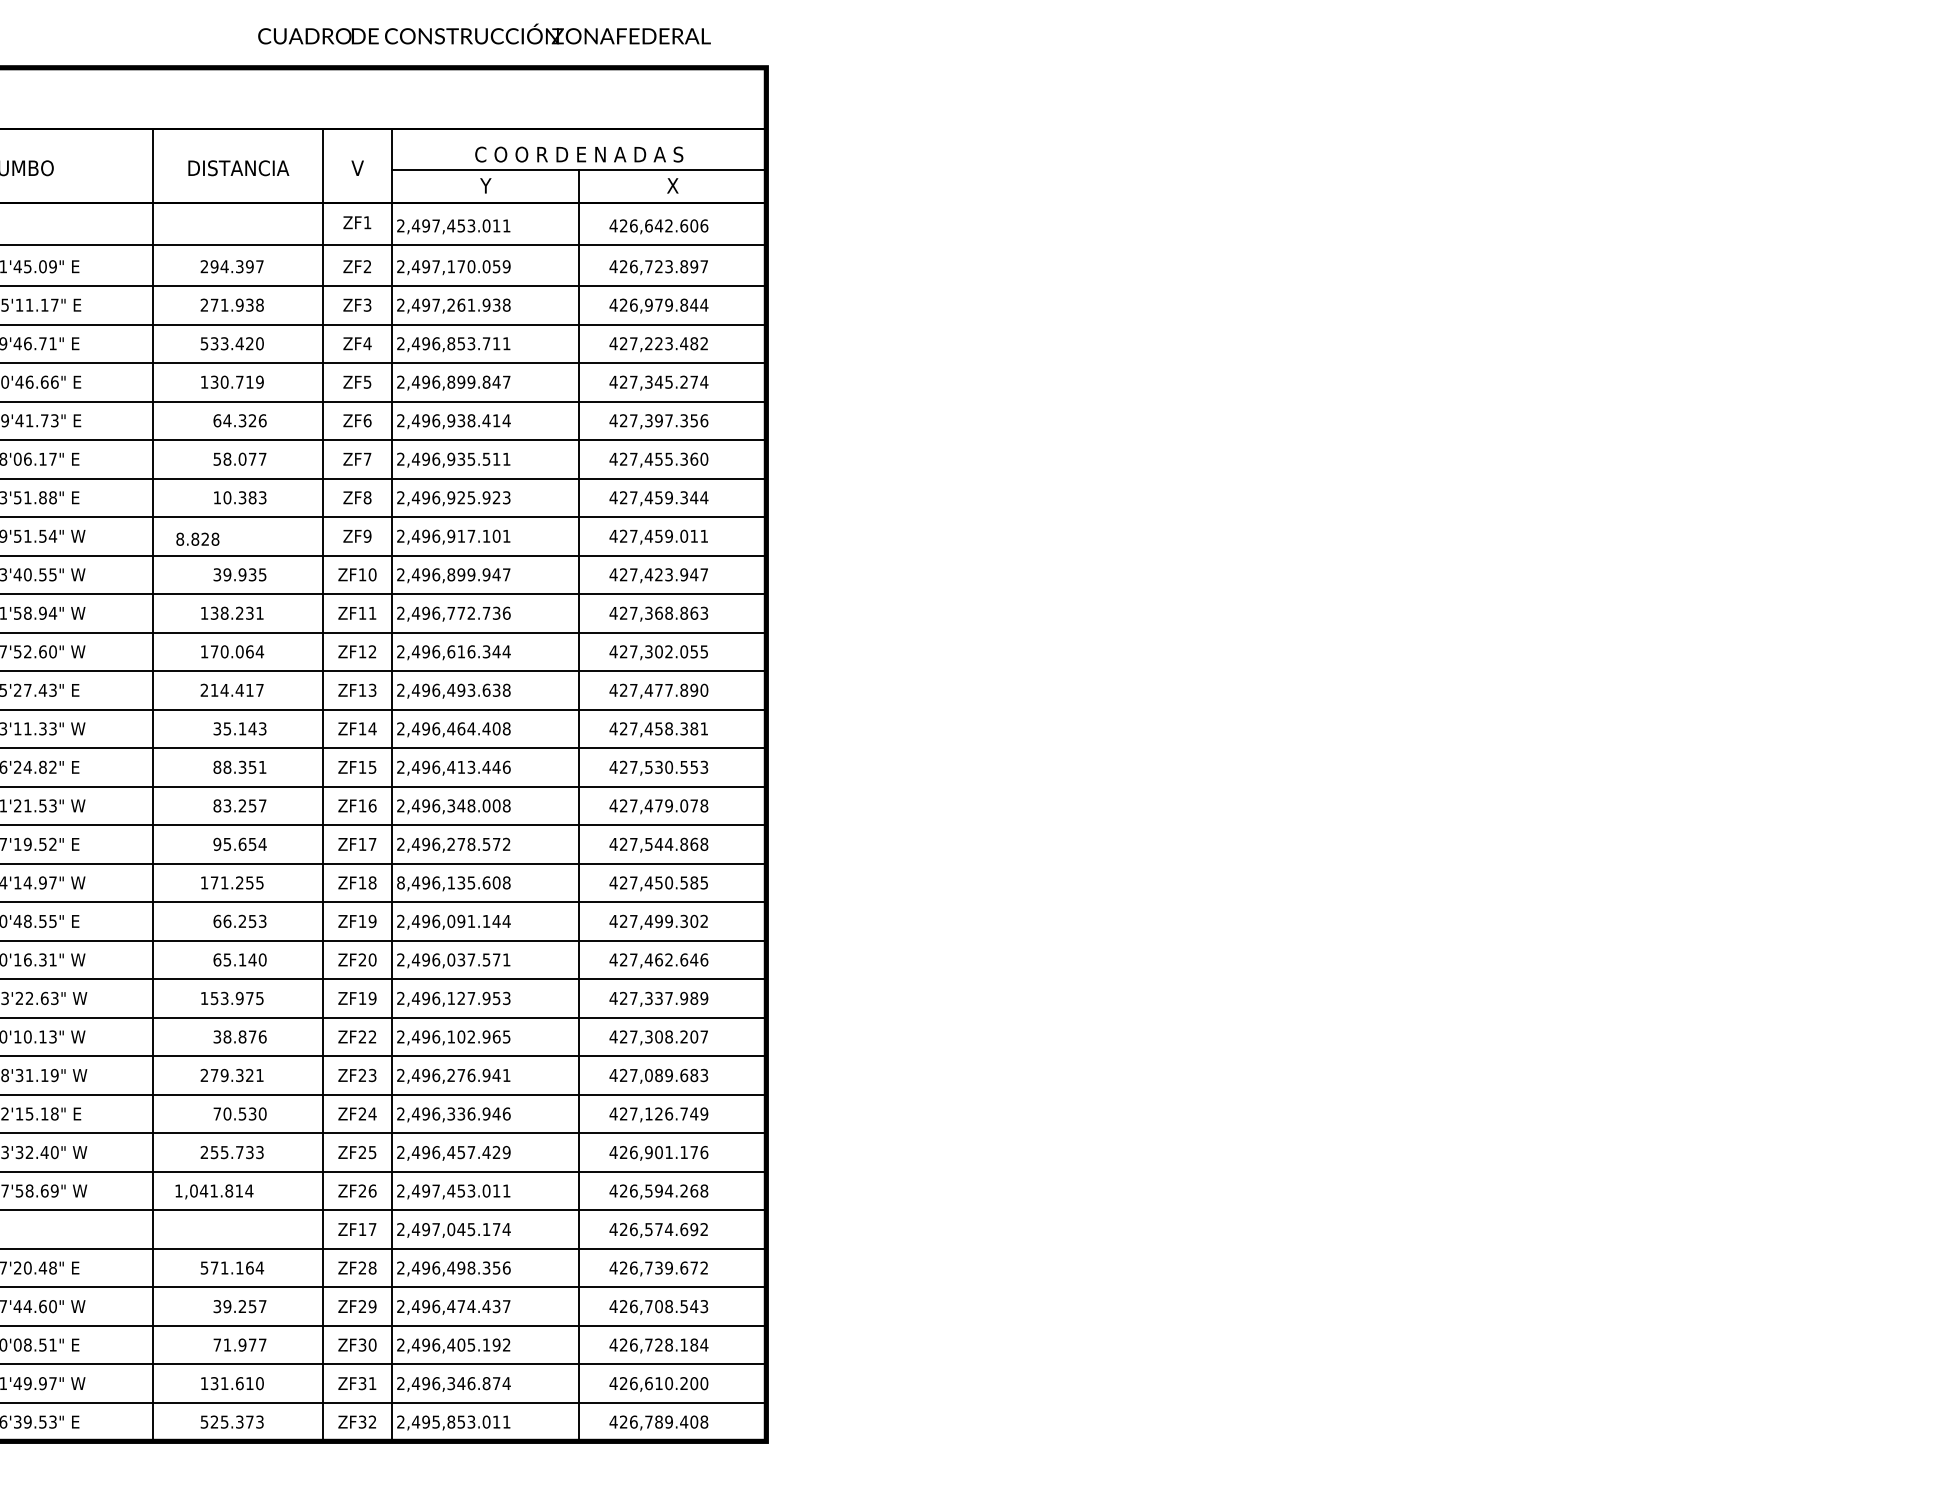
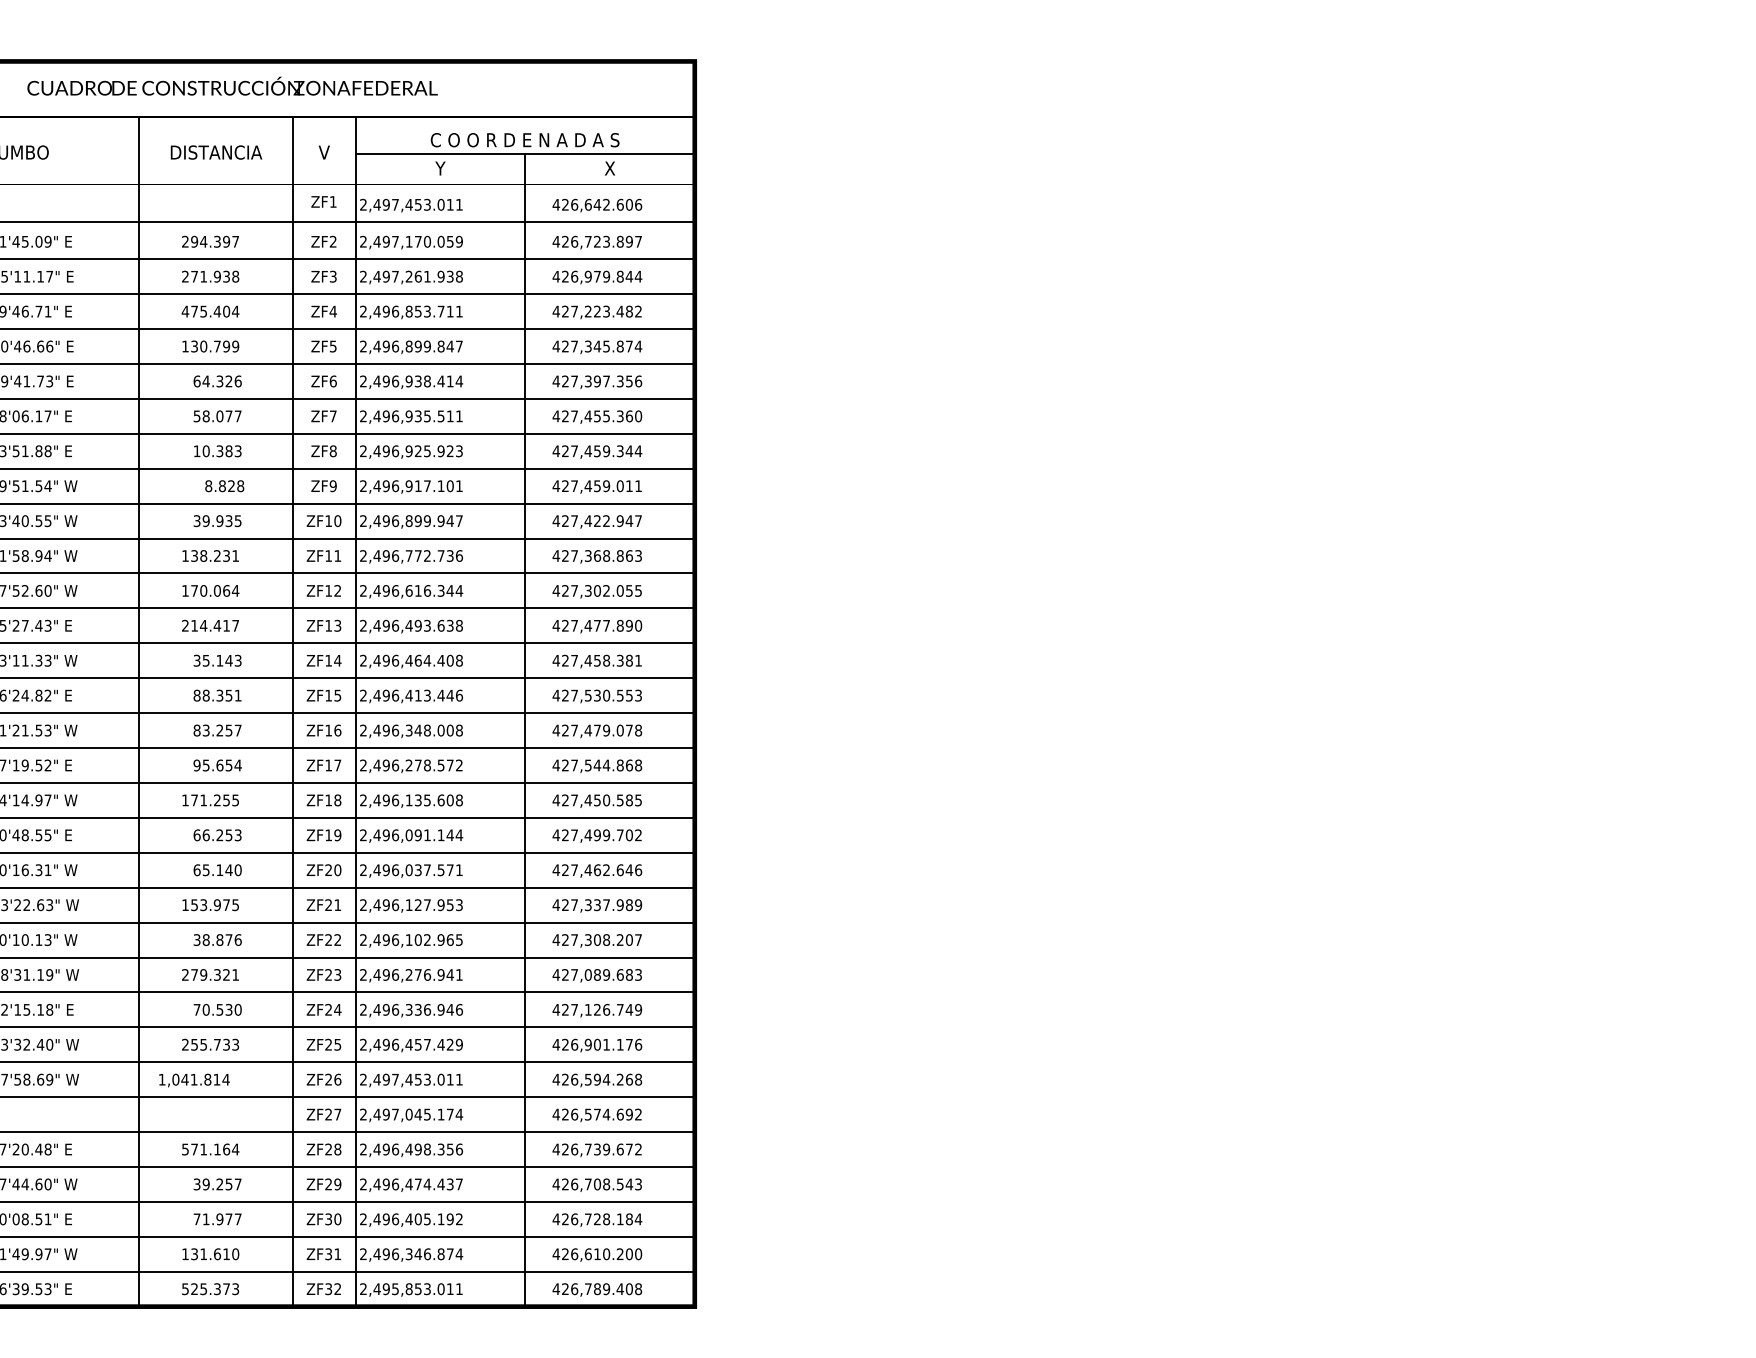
text: (484, 33) -> (232, 85), moved
text: (232, 343) -> (210, 311), 533.420 -> 475.404
text: (249, 381) -> (226, 345), 130.719 -> 130.799
text: (684, 381) -> (620, 345), 427,345.274 -> 427,345.874
text: (197, 538) -> (224, 485), moved
text: (668, 574) -> (606, 520), 427,423.947 -> 427,422.947
text: (400, 882) -> (363, 800), 8,496,135.608 -> 2,496,135.608
text: (683, 921) -> (619, 835), 427,499.302 -> 427,499.702
text: (367, 998) -> (333, 905), ZF19 -> ZF21
text: (362, 1229) -> (328, 1114), ZF17 -> ZF27

